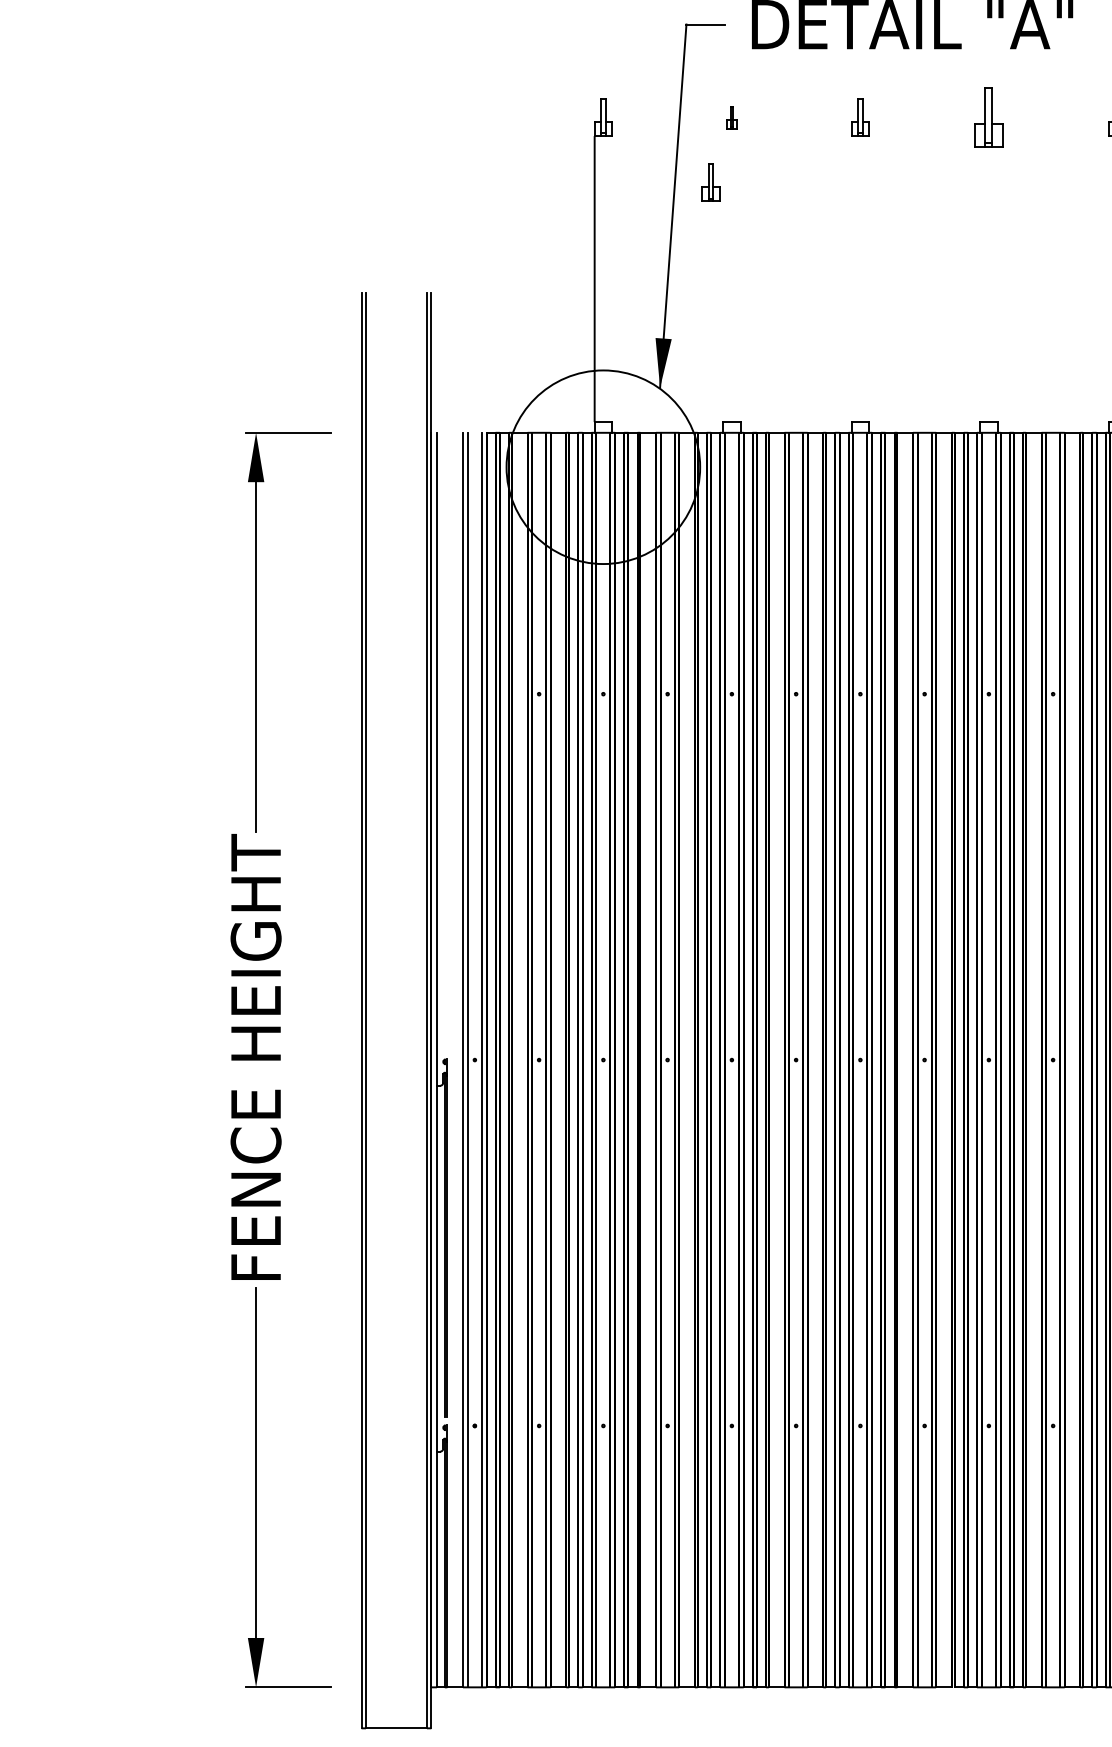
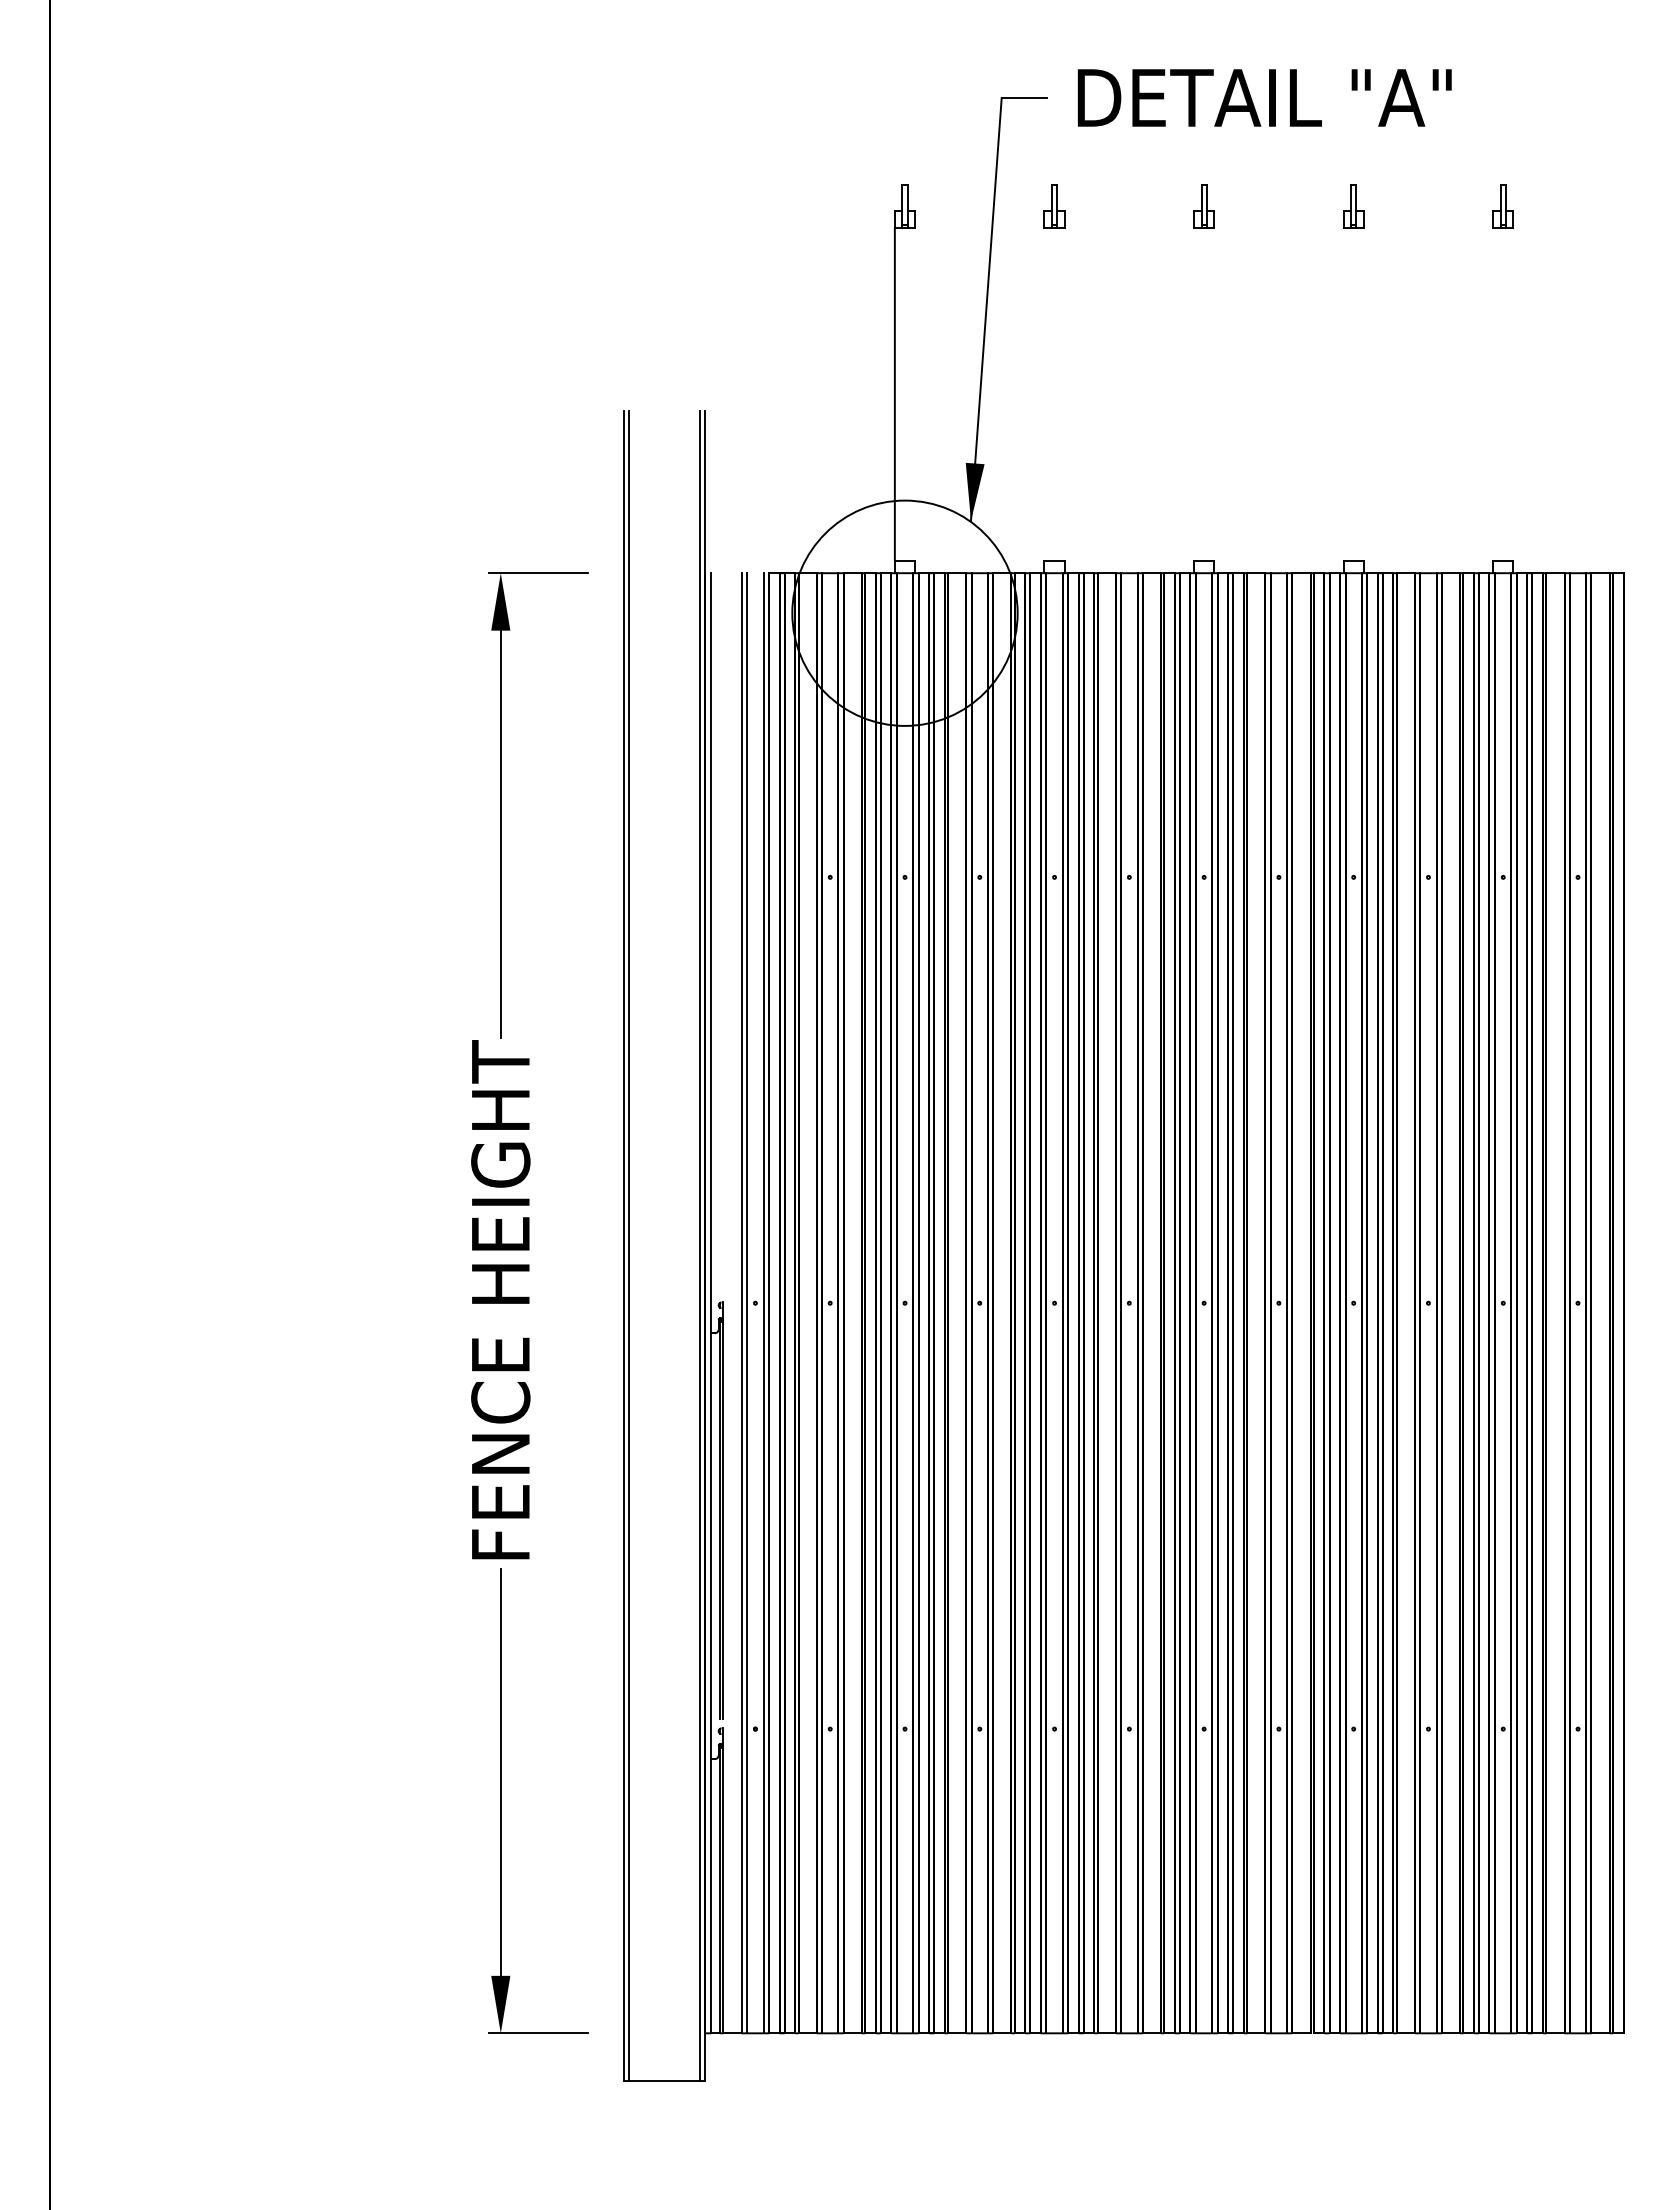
part: (731, 117) -> (1054, 206), size x1.67
part: (988, 117) -> (1353, 206), size x0.62
part: (710, 183) -> (1029, 282), removed

